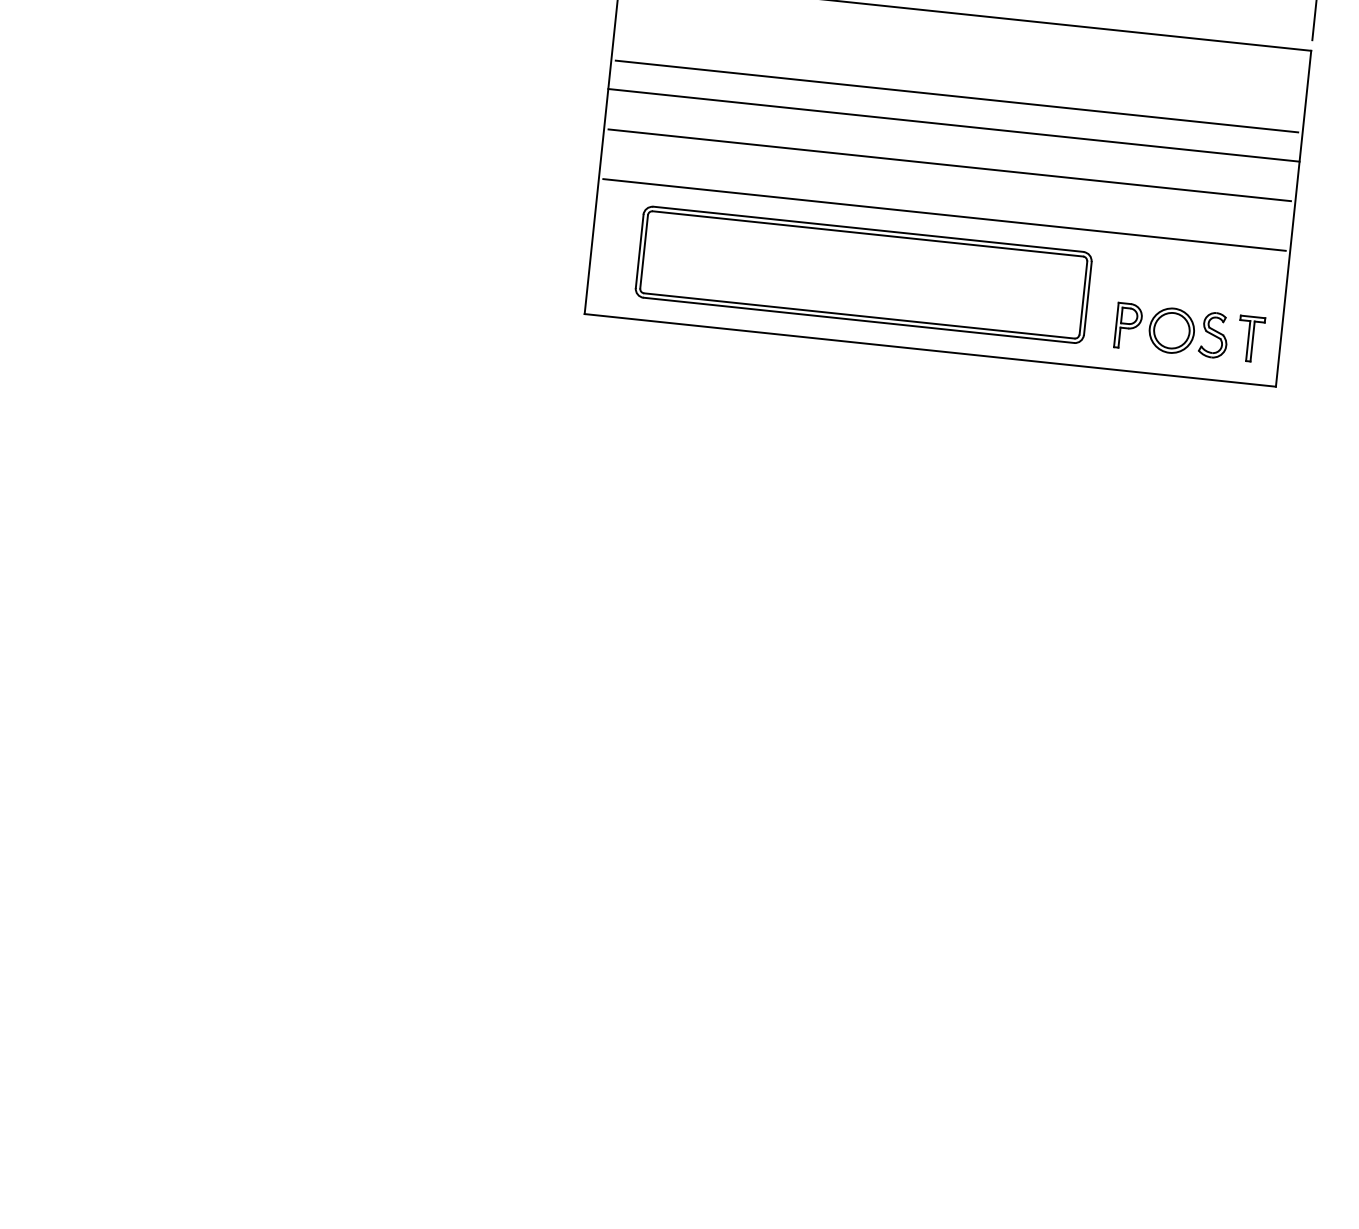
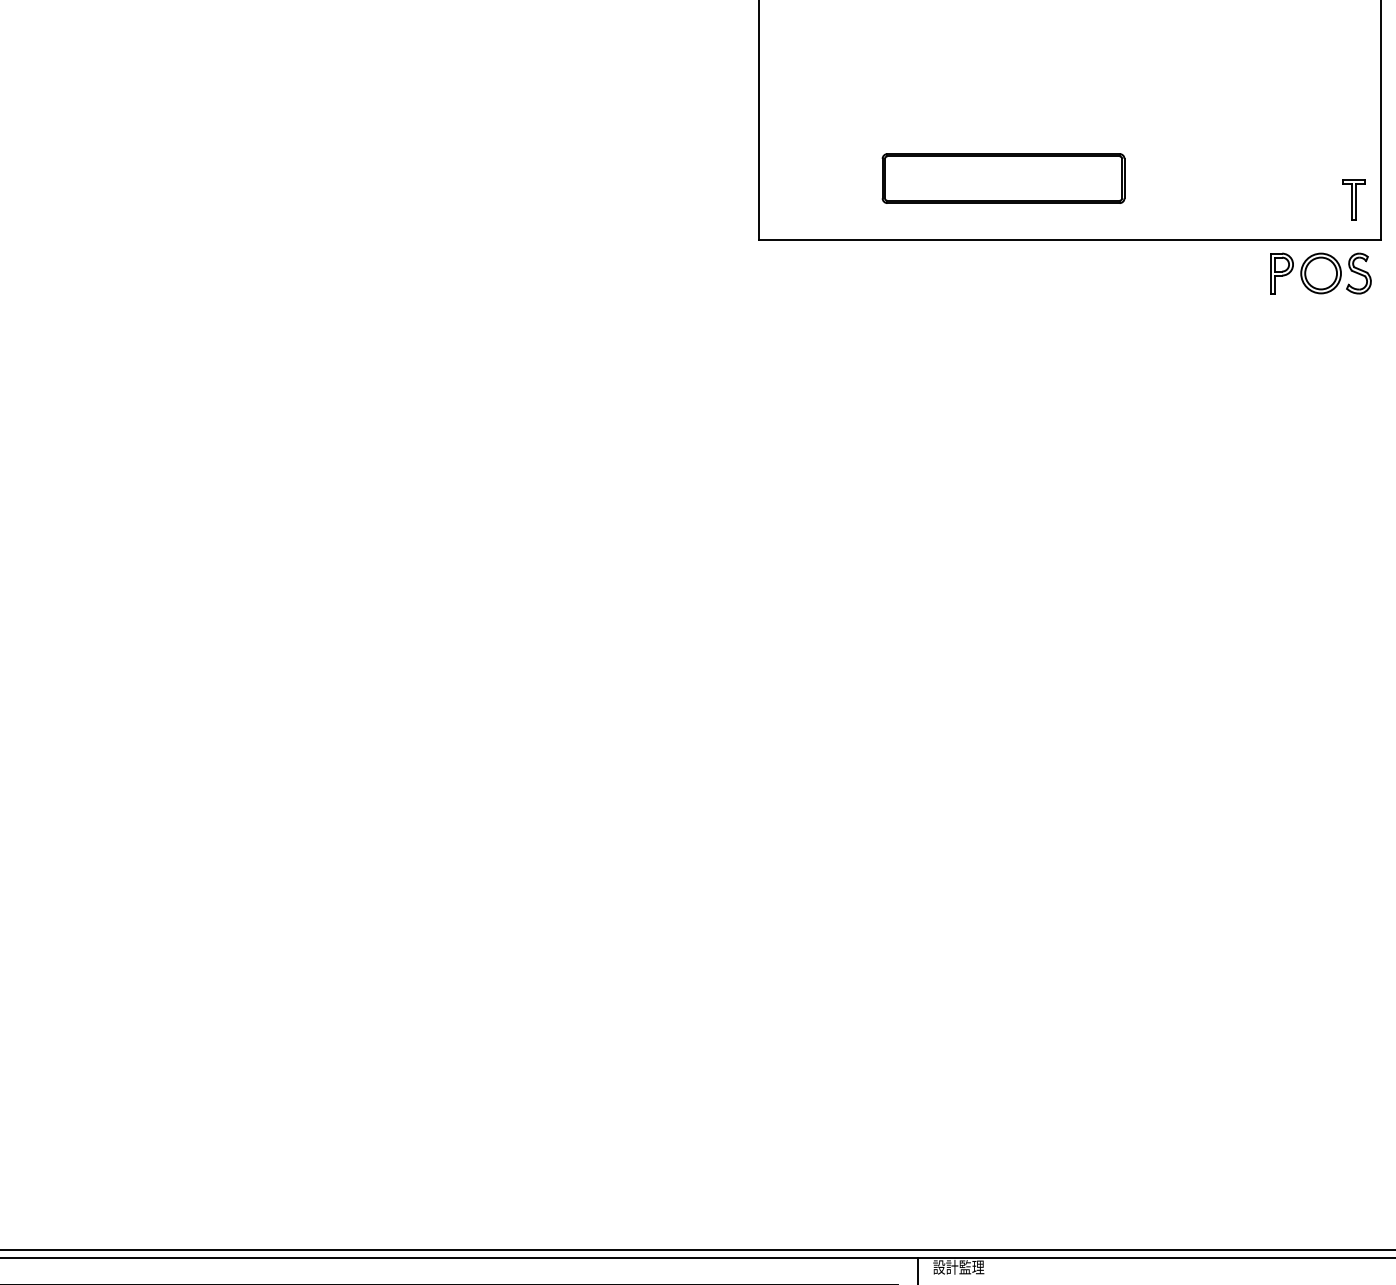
line: (956, 96) -> (1069, 11), removed
line: (953, 125) -> (1069, 37), removed
line: (949, 165) -> (1069, 73), removed
line: (944, 214) -> (1069, 117), removed
part: (863, 274) -> (1003, 178), size x0.6
part: (1171, 330) -> (1320, 273), moved

